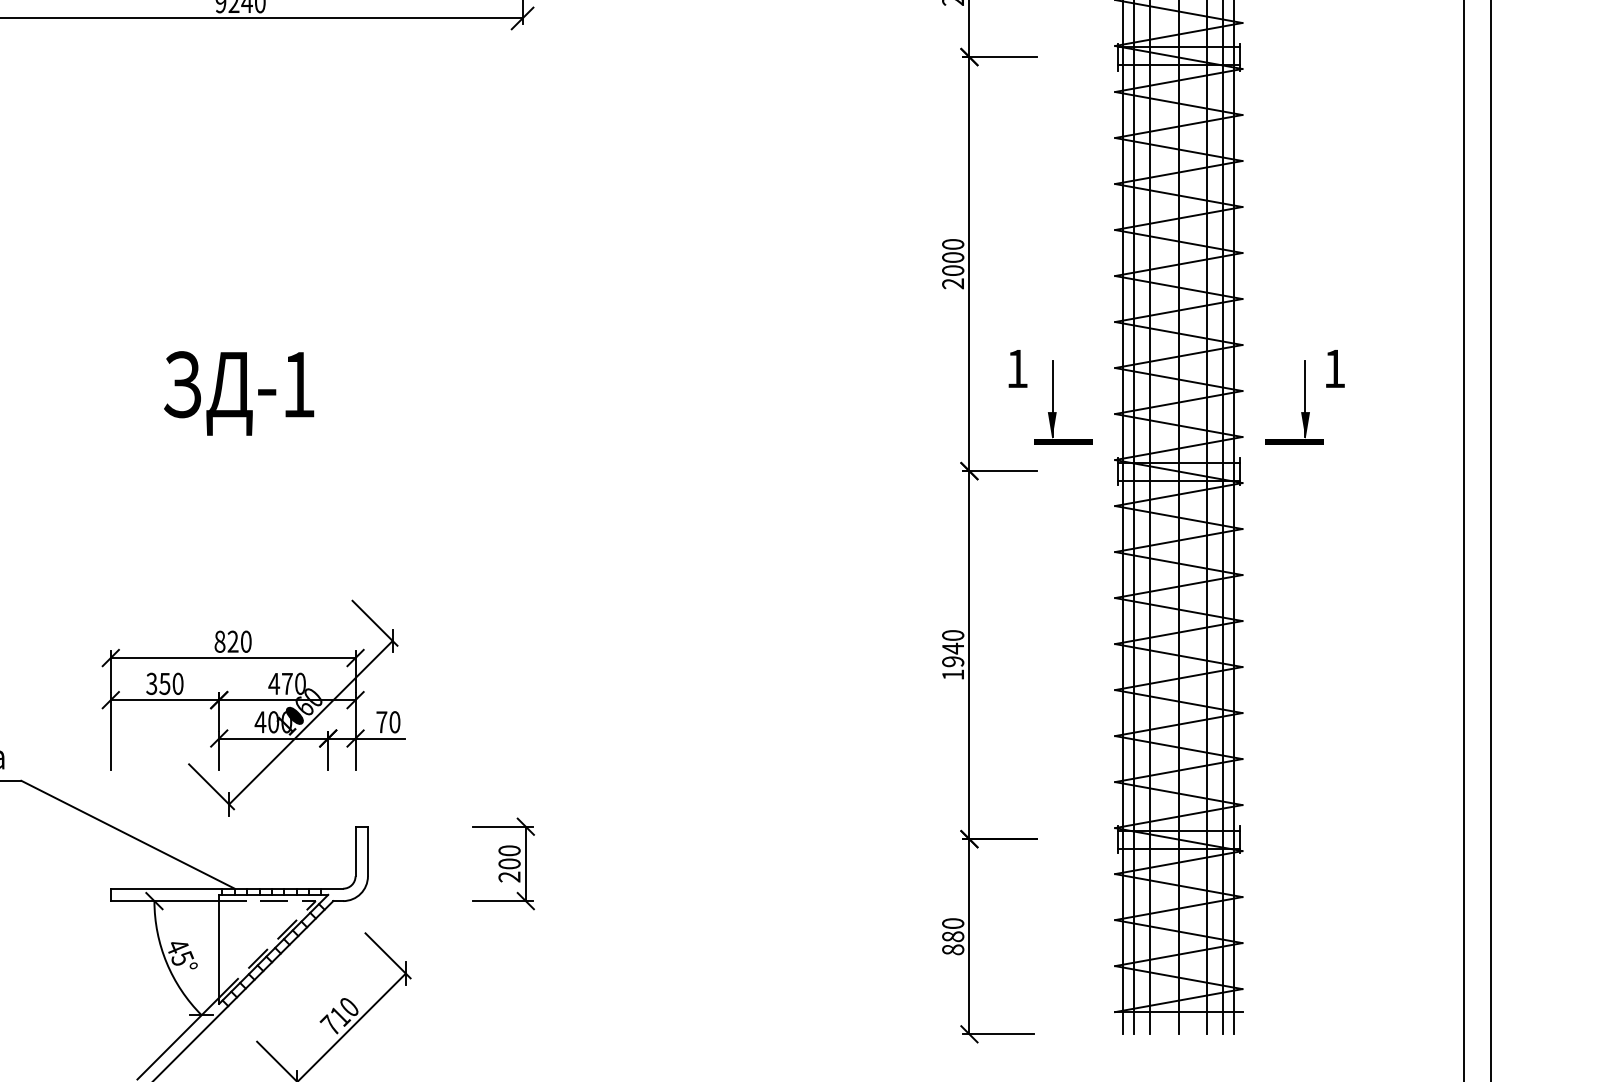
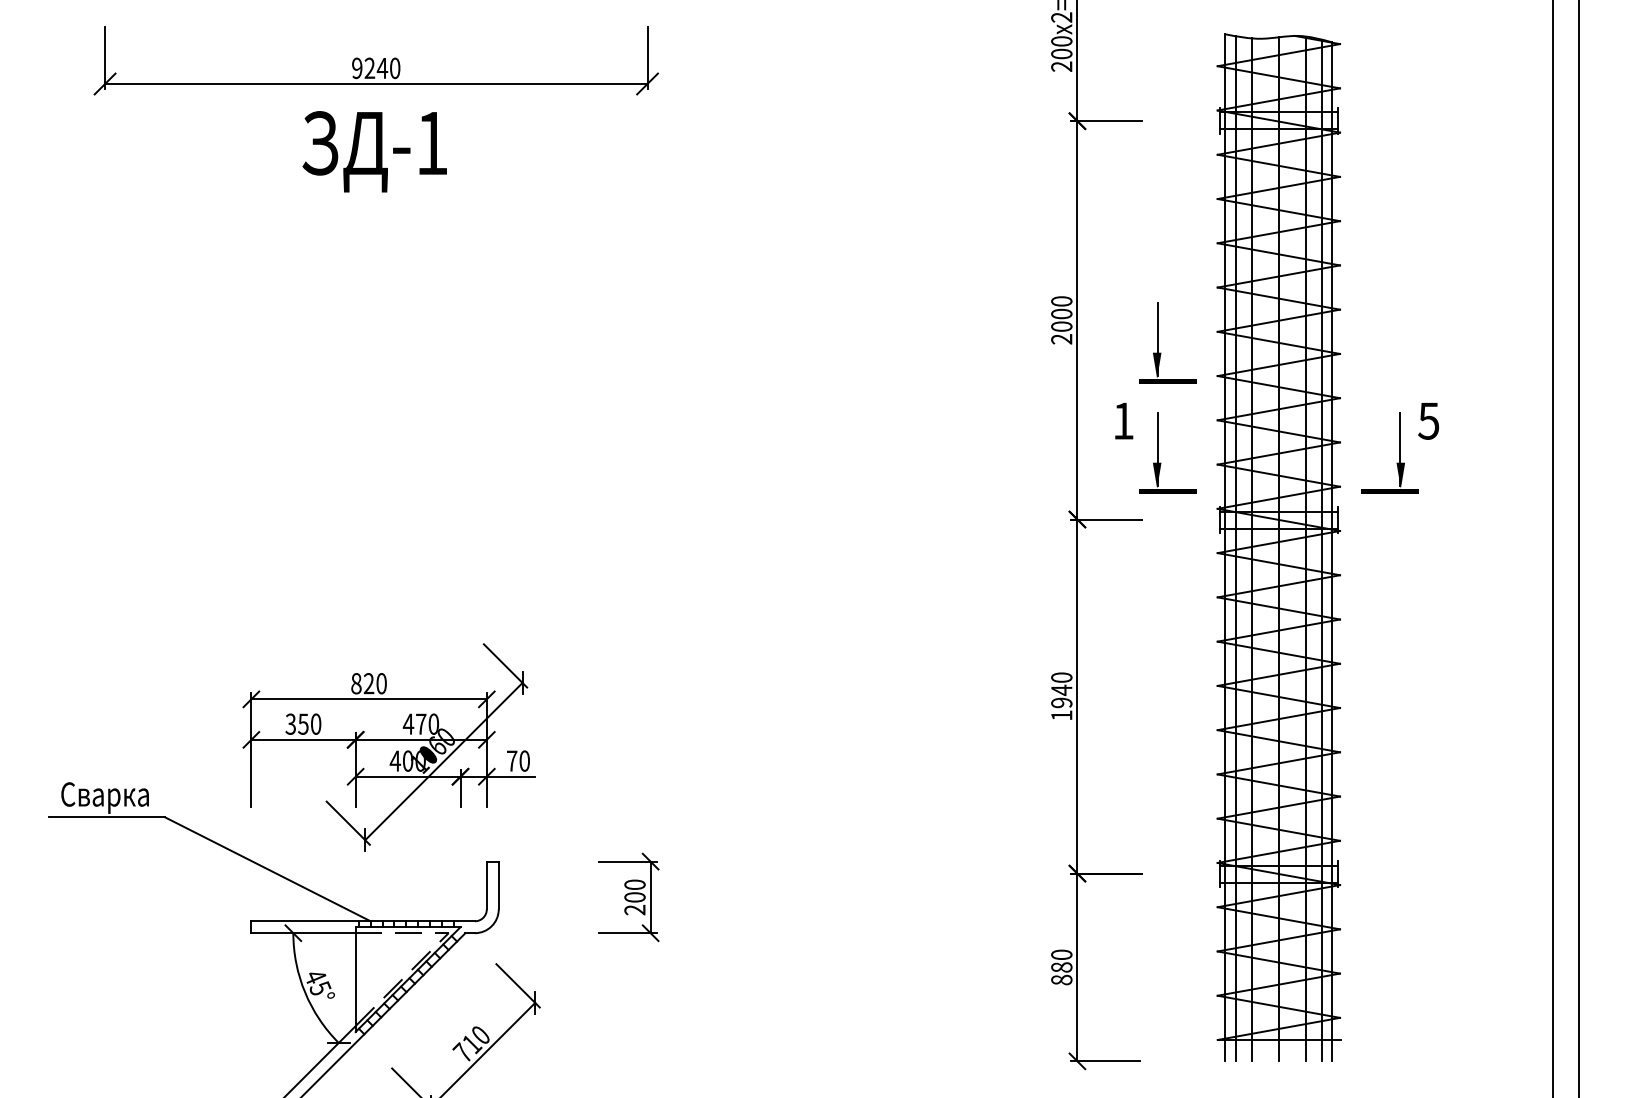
part: (1053, 287) -> (1158, 342), added
text: (1334, 368) -> (1428, 420), 1 -> 5
text: (238, 393) -> (374, 151), moved

